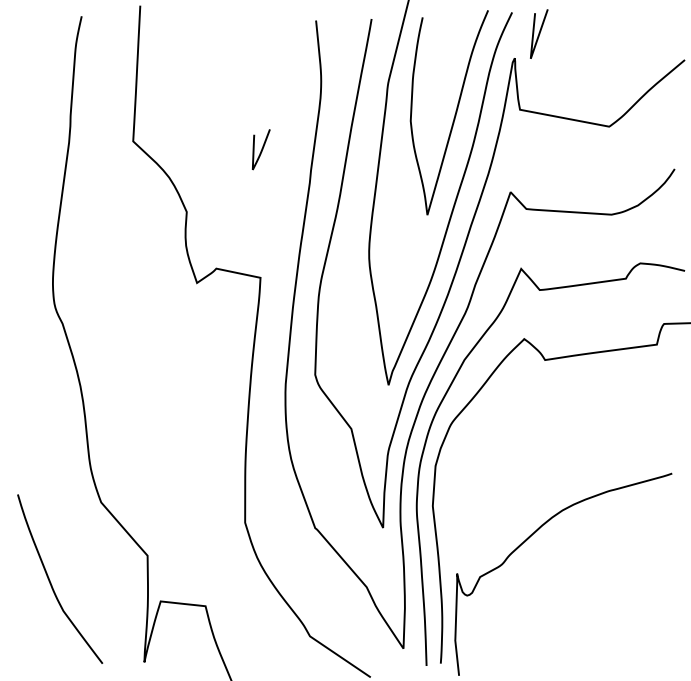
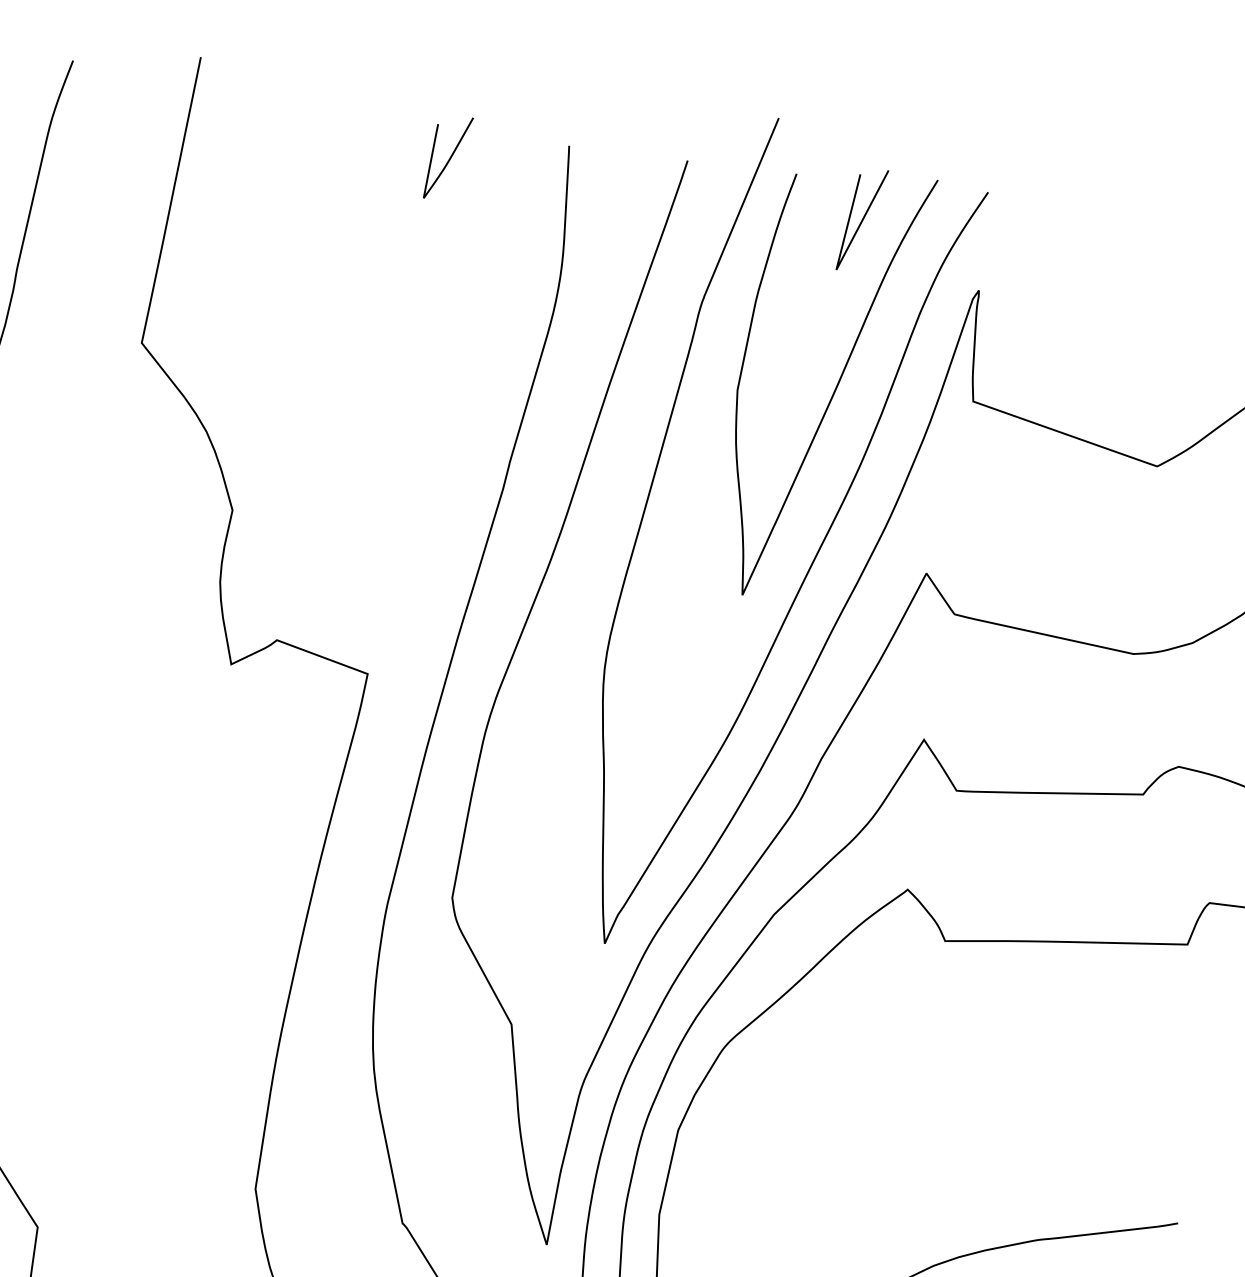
line: (539, 33) -> (863, 218), moved
curve: (261, 149) -> (448, 157), moved

